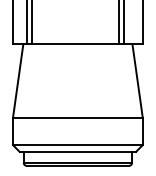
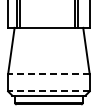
line: (77, 118) -> (48, 74), solid -> dashed
line: (77, 145) -> (48, 91), solid -> dashed

